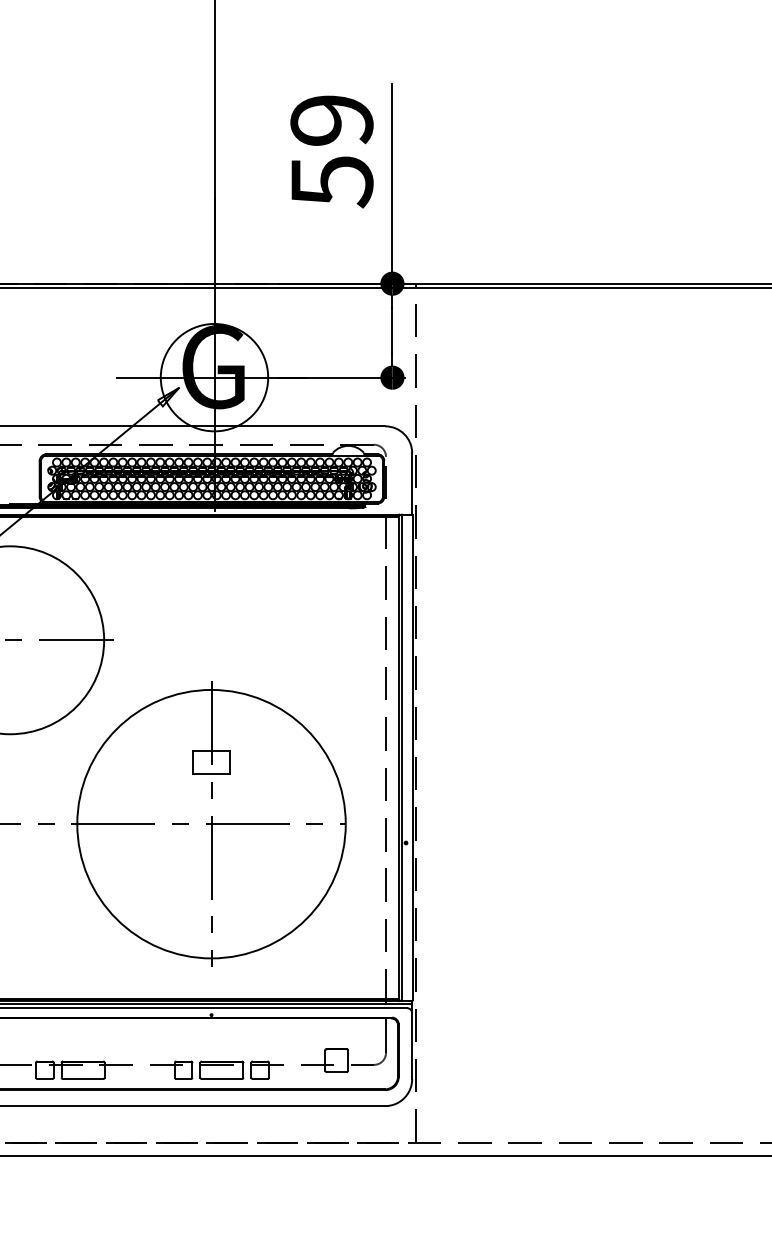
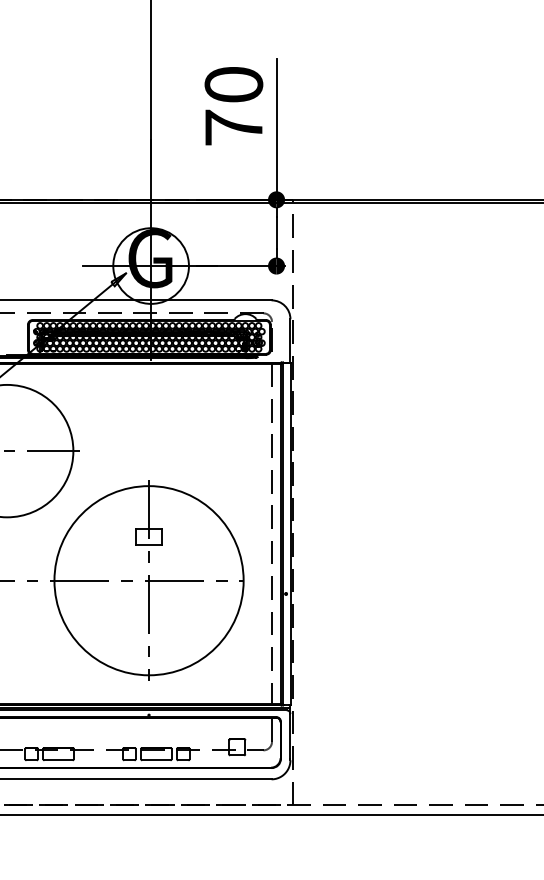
text: (331, 151) -> (233, 106), 59 -> 70

